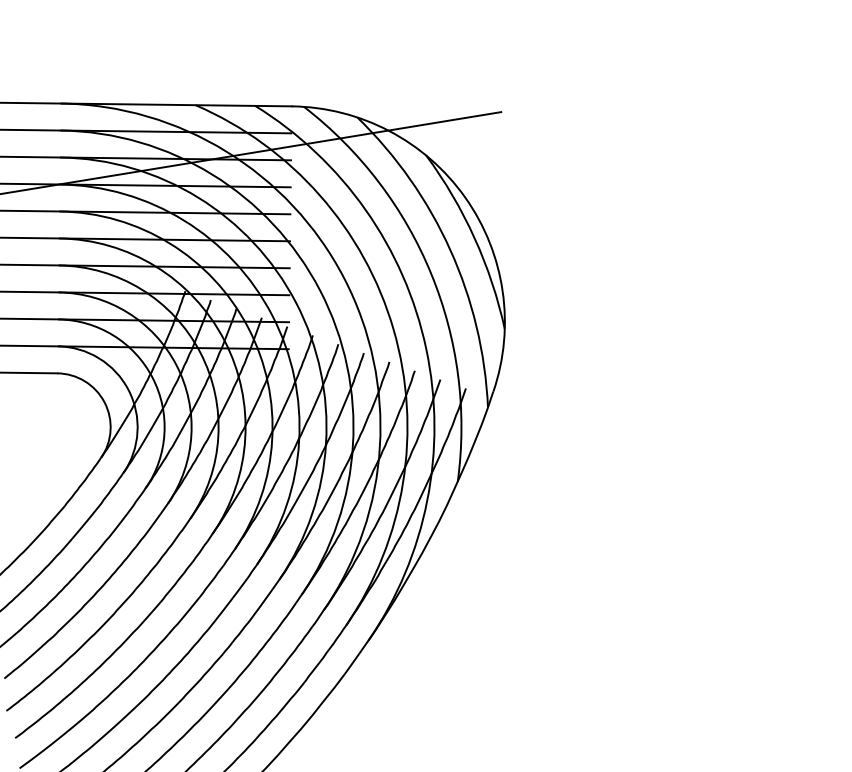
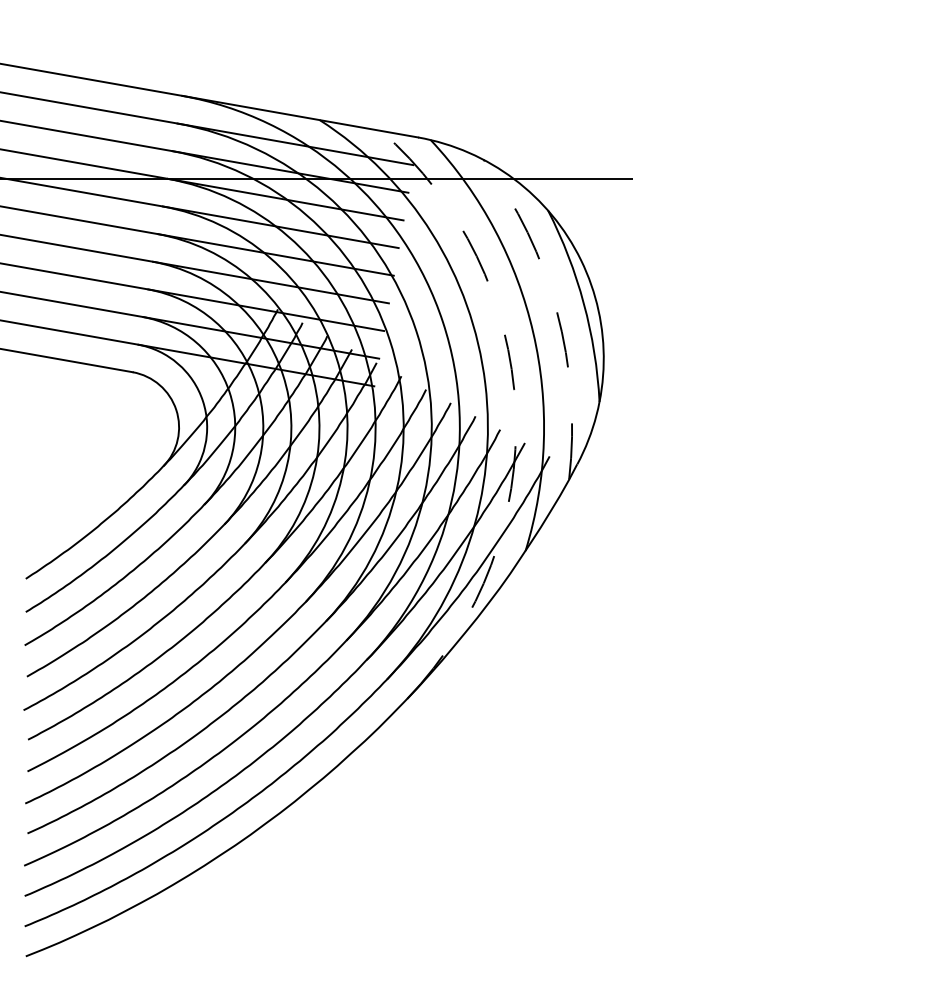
arc: (449, 249) -> (556, 311), solid -> dashed
arc: (426, 349) -> (515, 409), solid -> dashed

